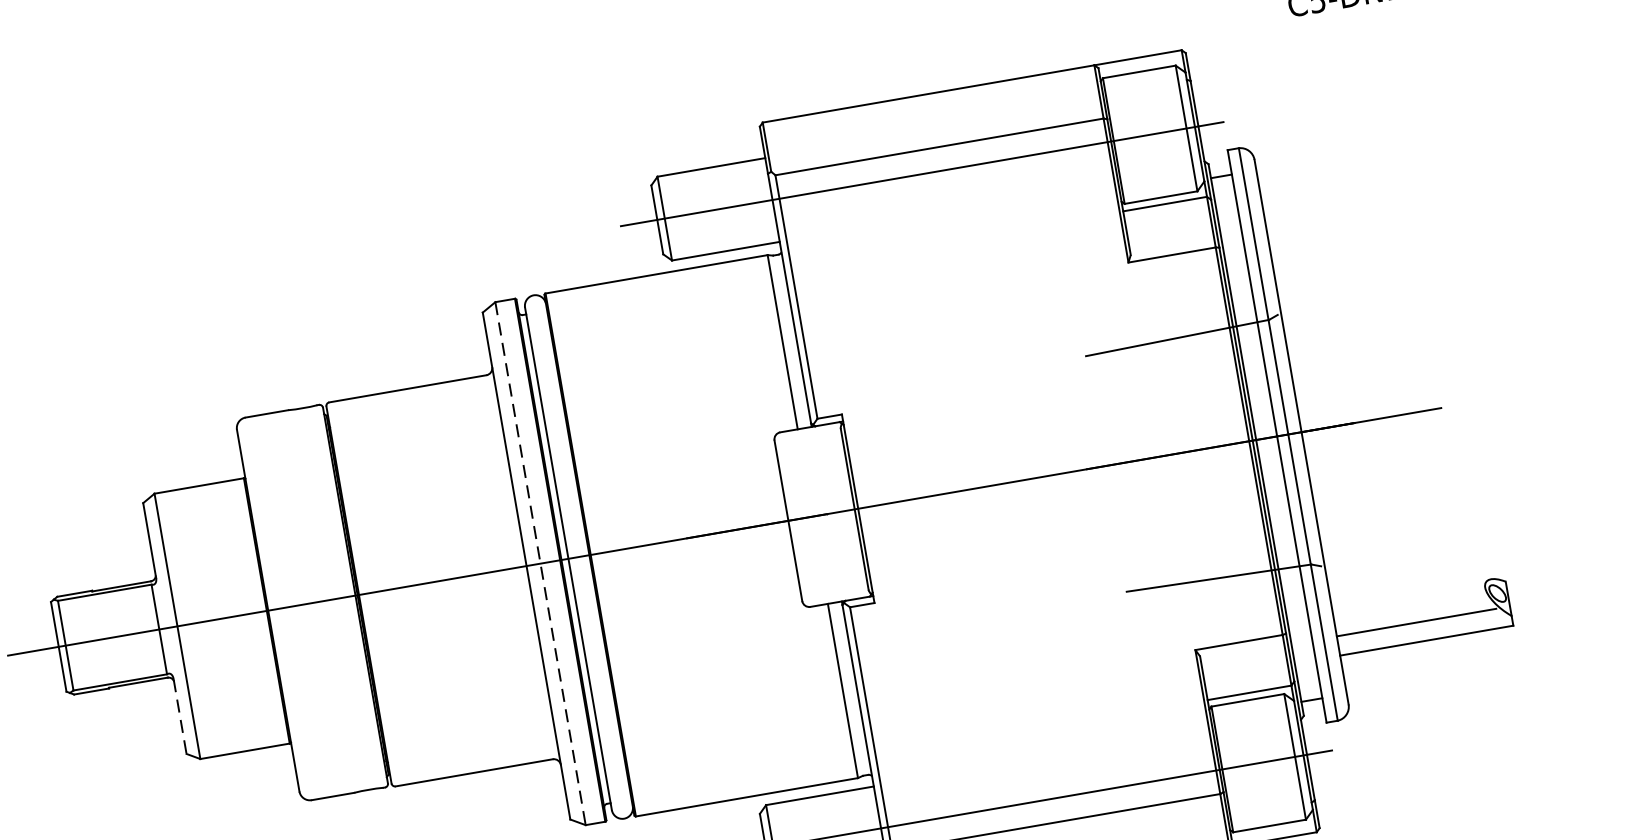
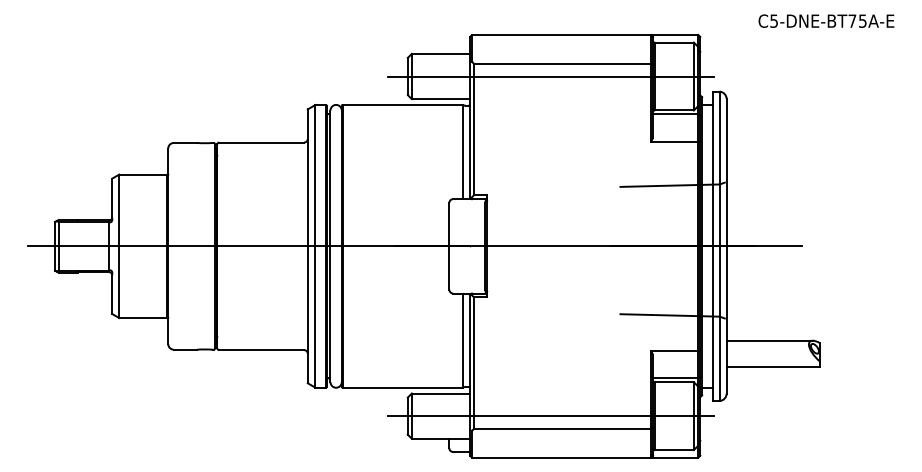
line: (540, 563) -> (315, 246), dashed -> solid
line: (1416, 622) -> (769, 340), moved
line: (180, 717) -> (112, 294), dashed -> solid

